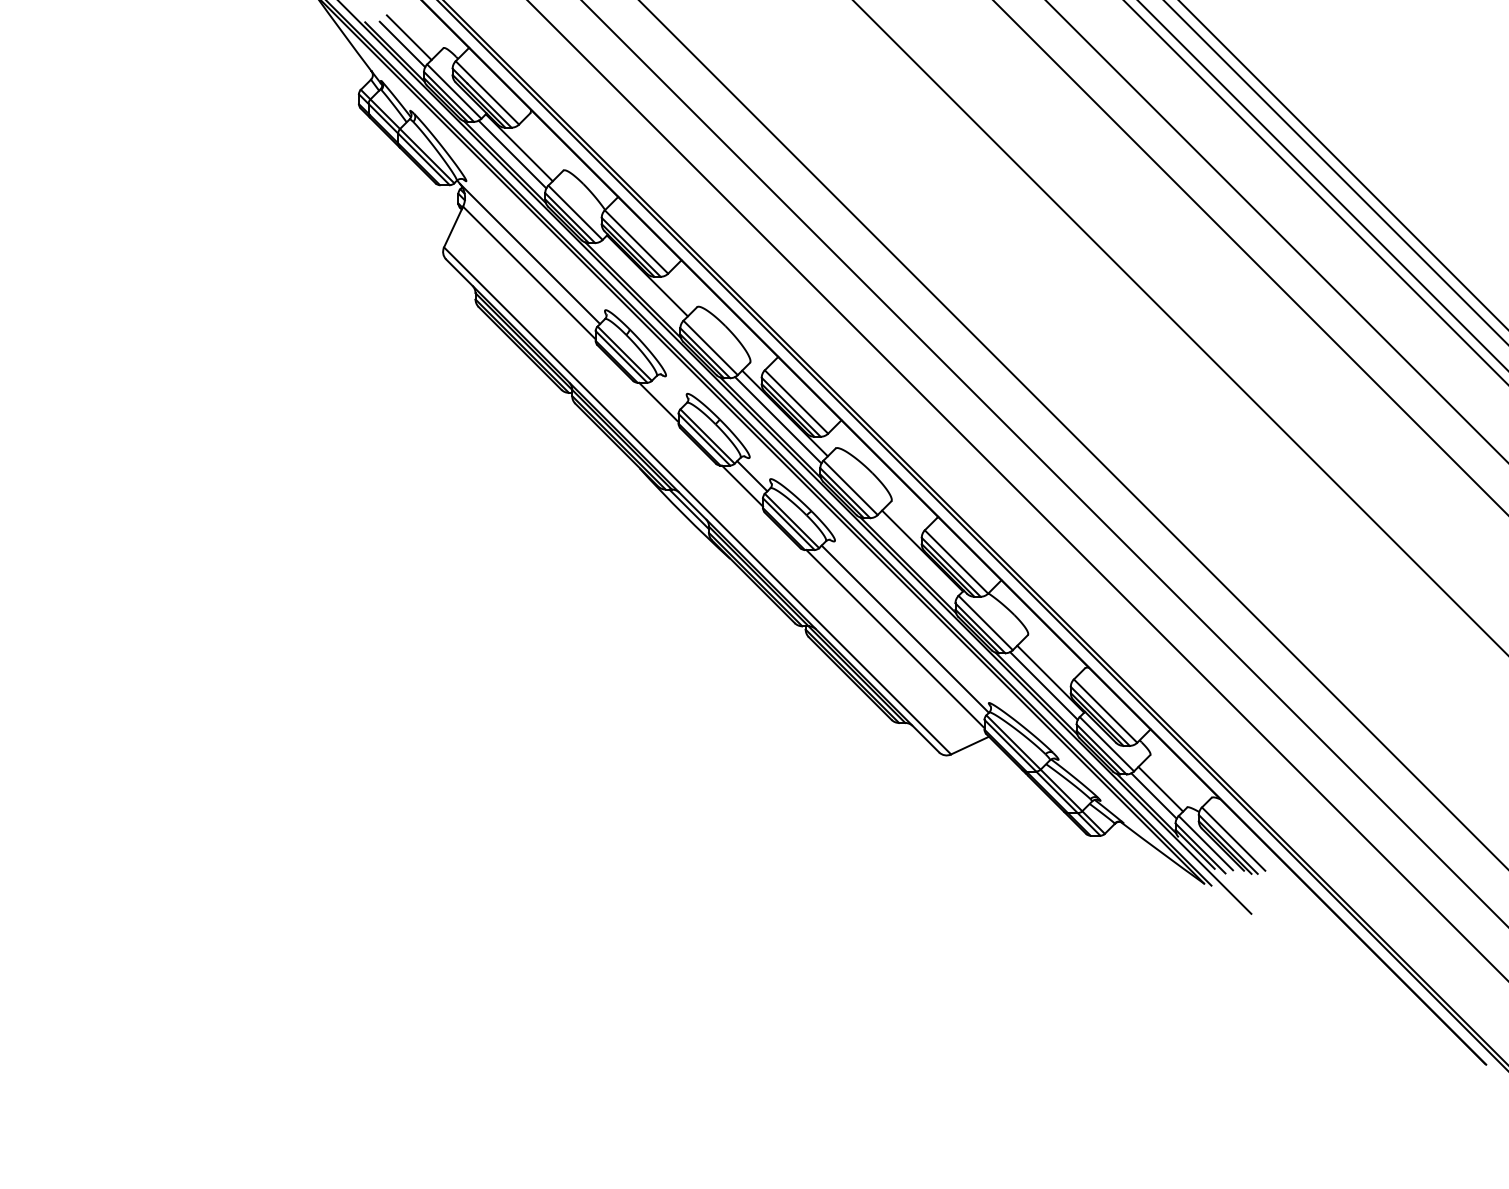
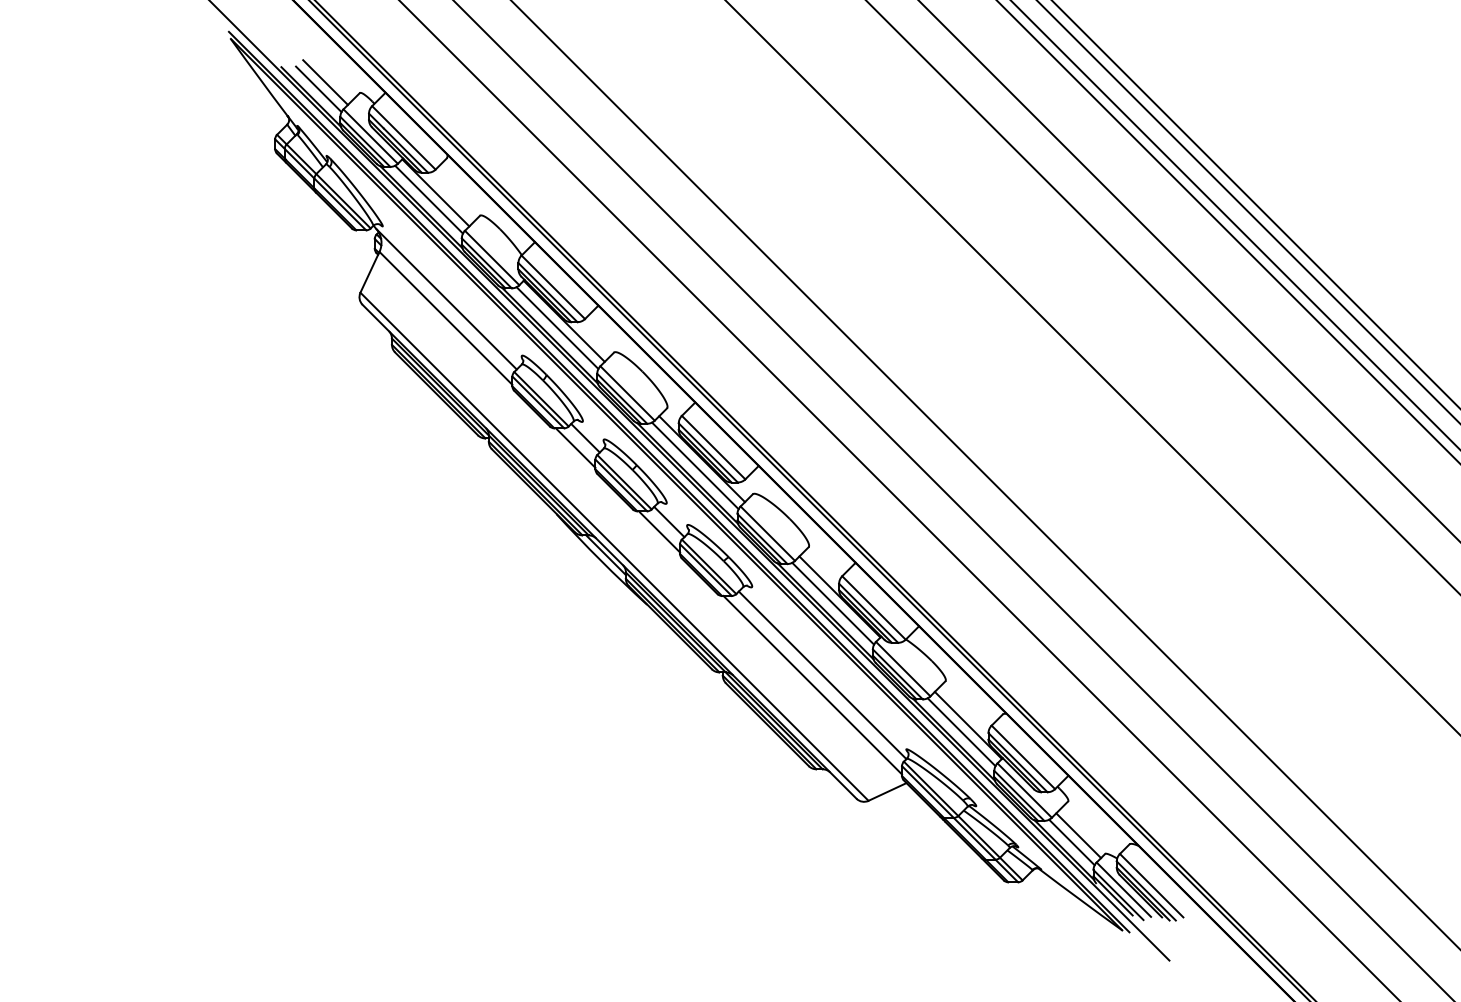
line: (640, 282) -> (557, 327), added
line: (668, 392) -> (585, 438), added
line: (915, 557) -> (832, 603), added

